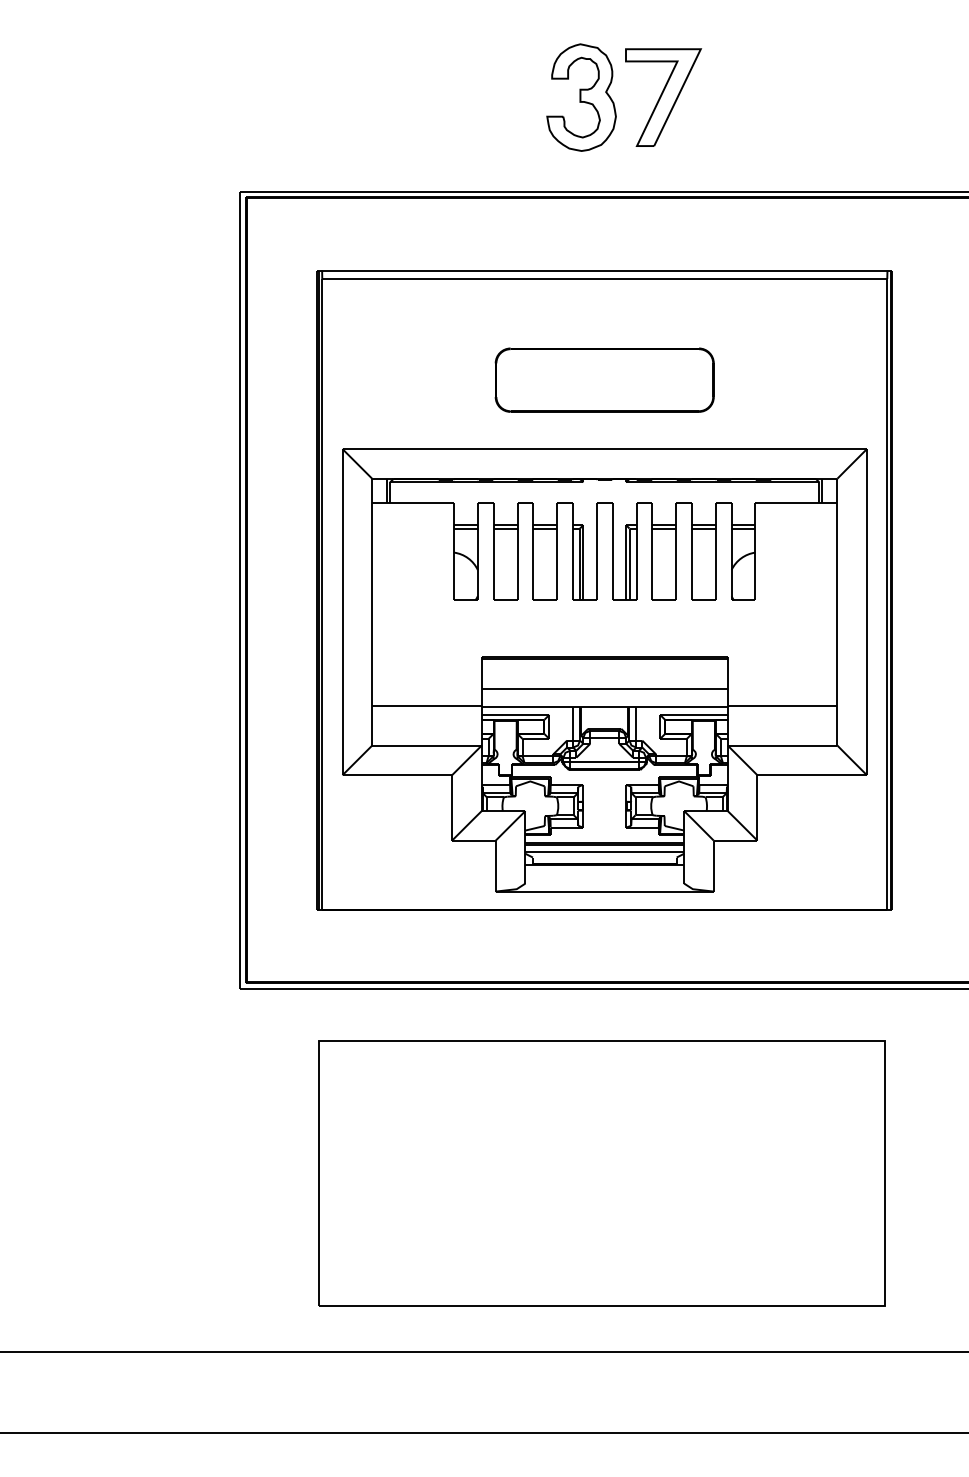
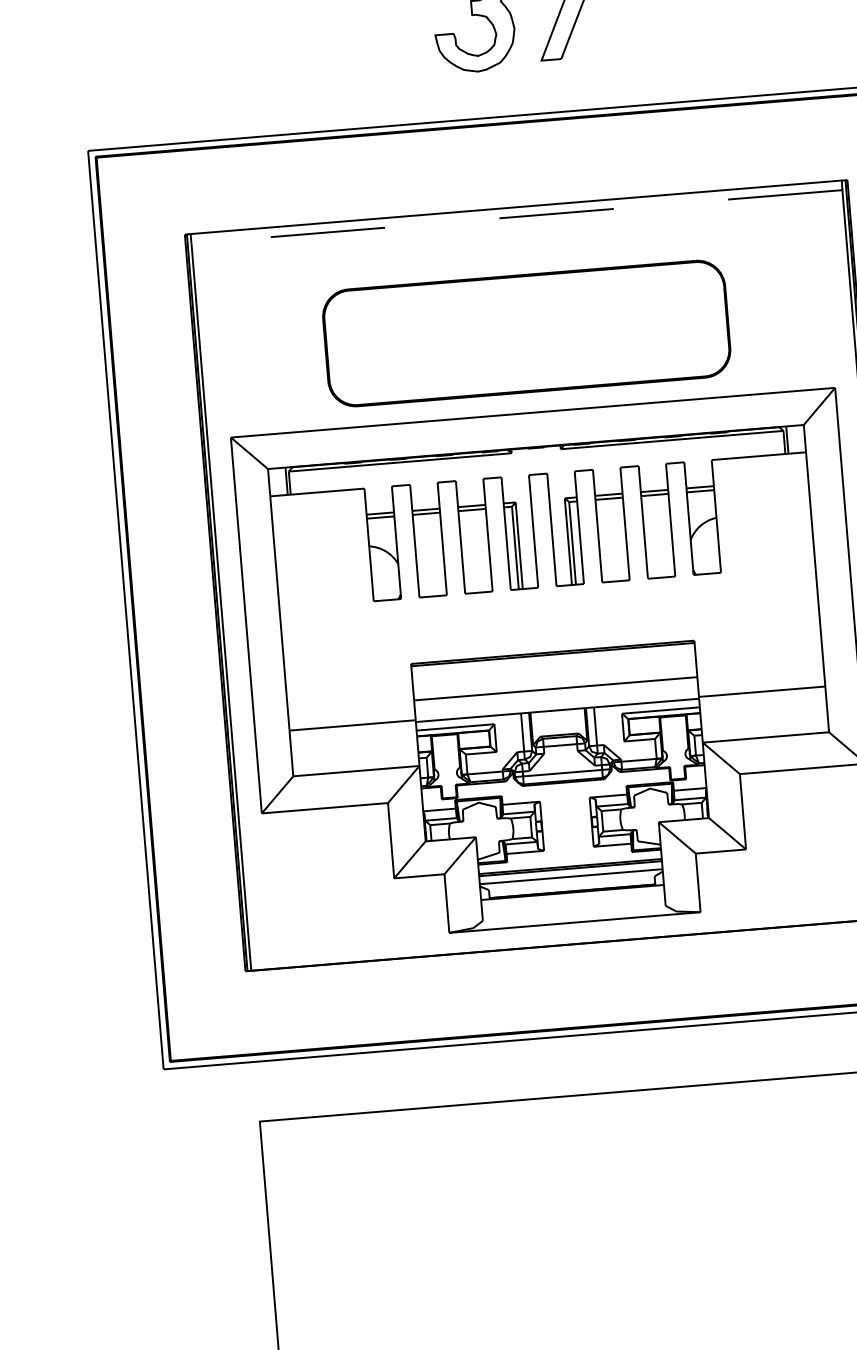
line: (604, 279) -> (516, 217), solid -> dashed
part: (604, 379) -> (526, 332), size x1.6

